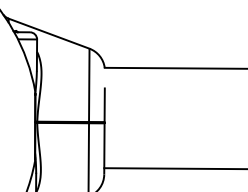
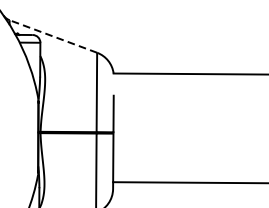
line: (48, 33) -> (52, 36), solid -> dashed

